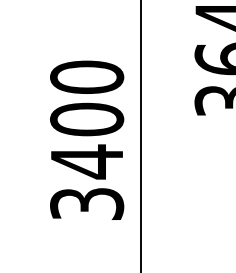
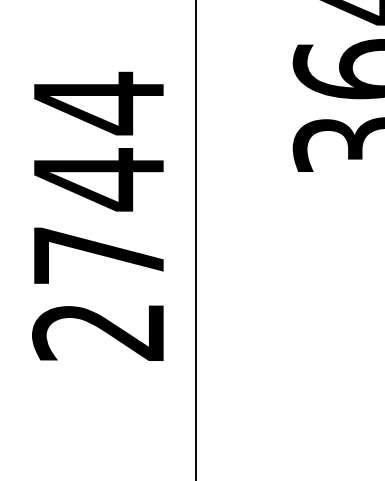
text: (87, 140) -> (99, 217), 3400 -> 2744

